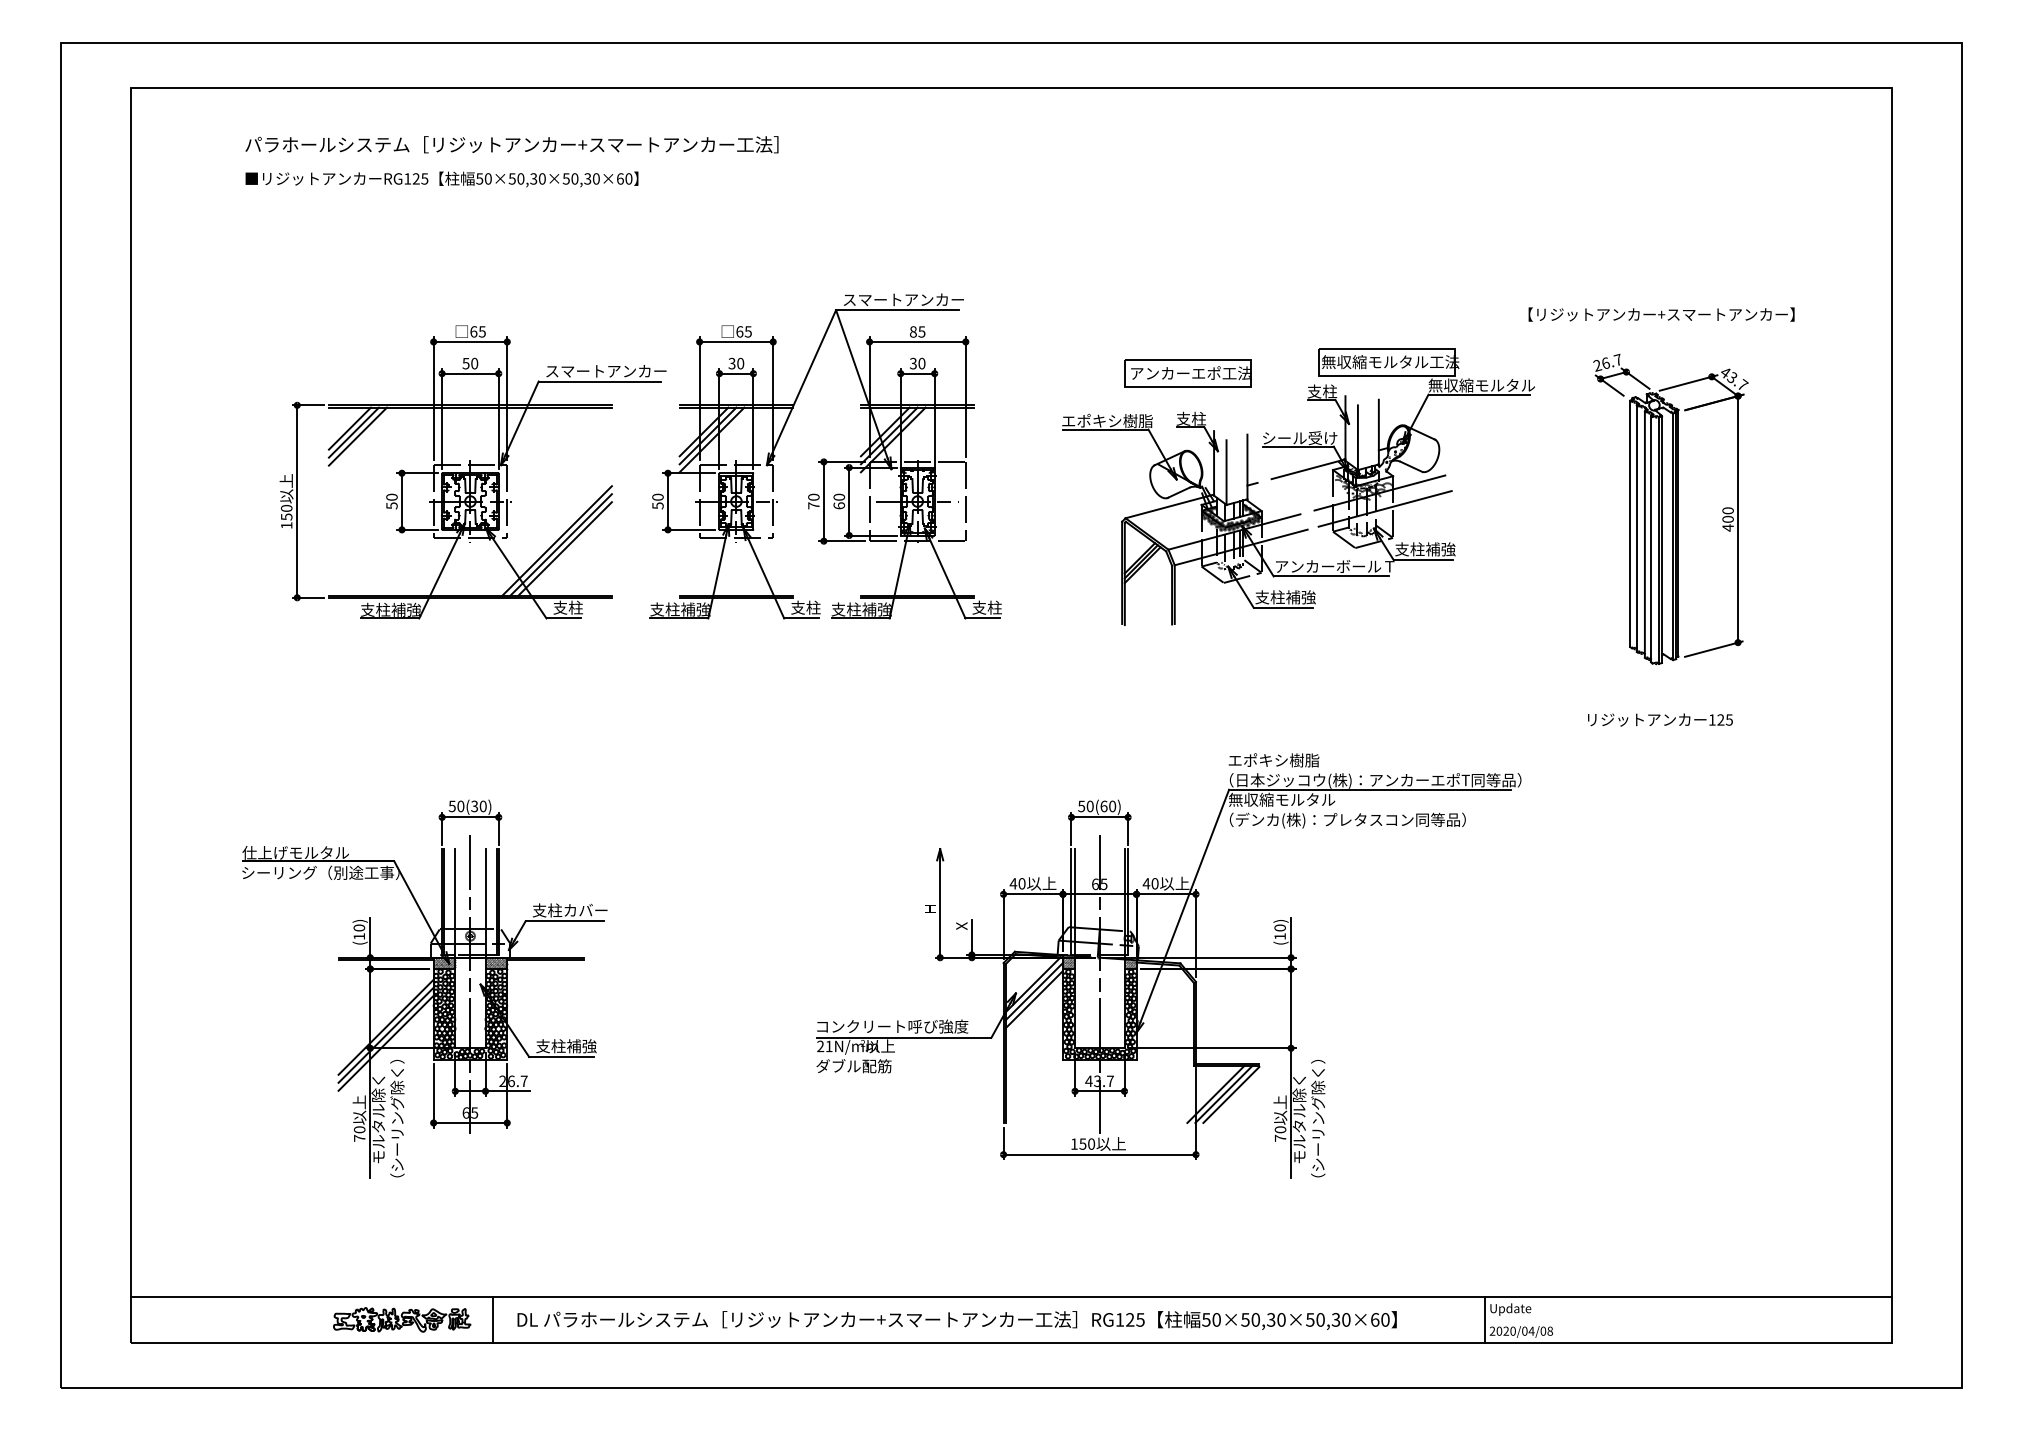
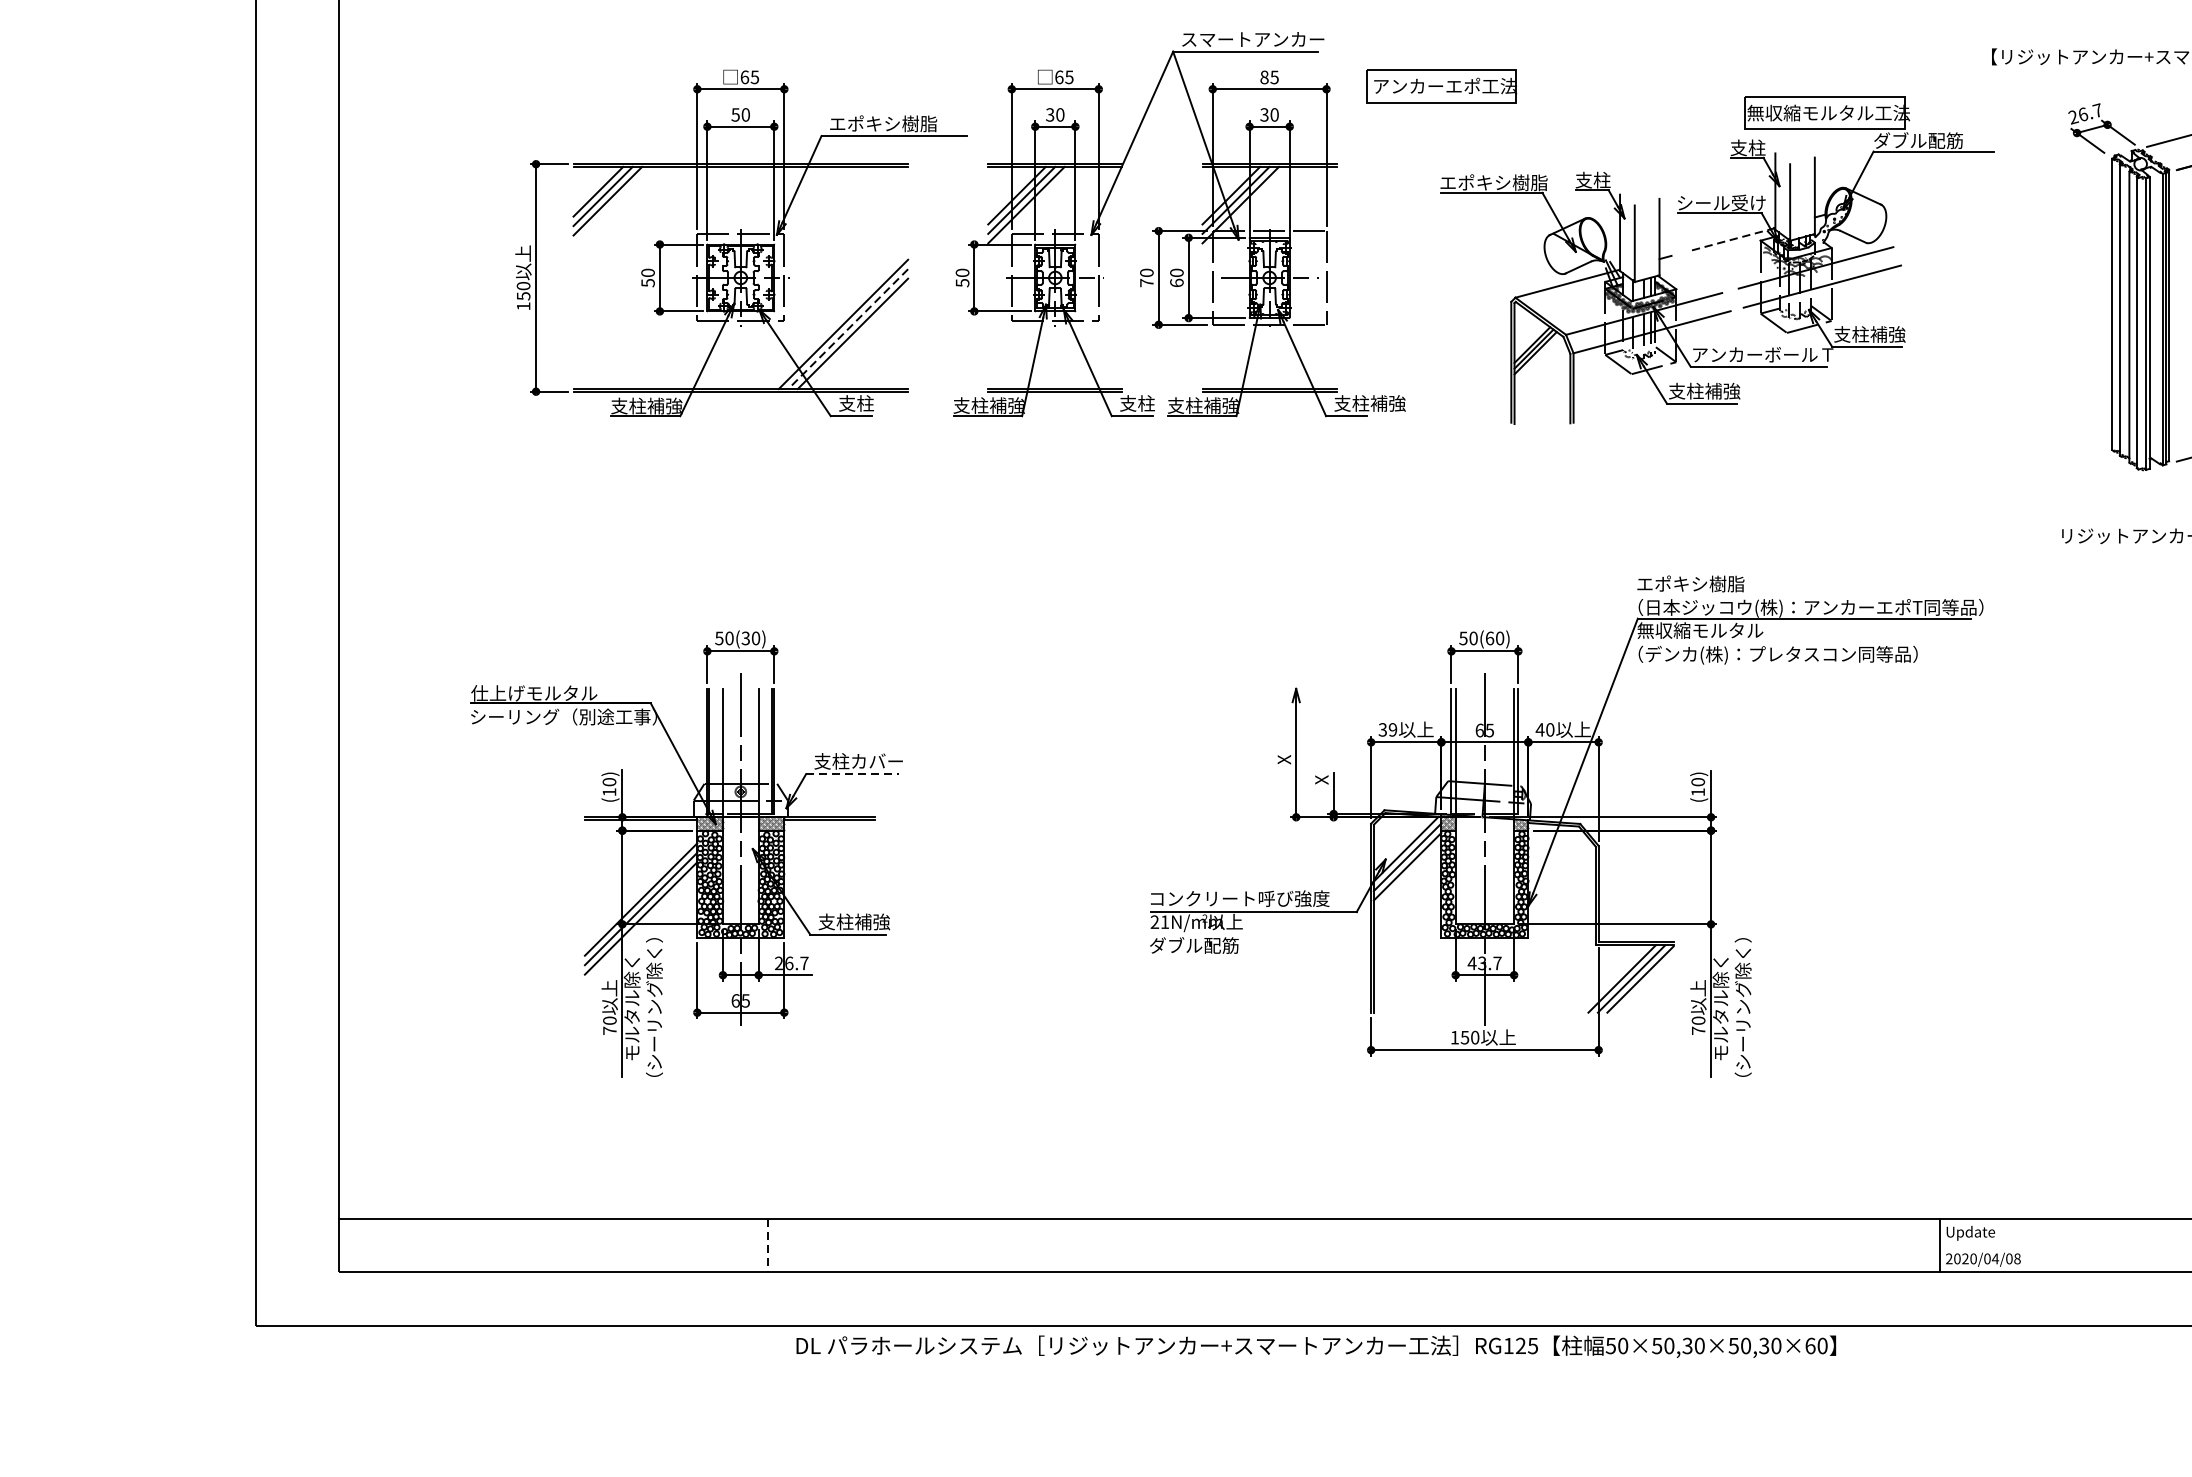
text: (606, 371) -> (901, 124), スマートアンカー -> エポキシ樹脂
part: (1187, 373) -> (1440, 86), moved
text: (1481, 385) -> (1936, 140), 無収縮モルタル -> ダブル配筋
line: (1308, 469) -> (1731, 240), solid -> dashed
line: (561, 544) -> (848, 328), solid -> dashed
text: (1017, 607) -> (1387, 403), 支柱 -> 支柱補強
text: (1017, 883) -> (1387, 729), 40 -> 39
text: (929, 908) -> (1283, 759), H -> X
line: (565, 921) -> (853, 774), solid -> dashed
part: (402, 1319) -> (660, 1245), removed
line: (493, 1319) -> (768, 1245), solid -> dashed
text: (956, 1320) -> (1315, 1346), moved

